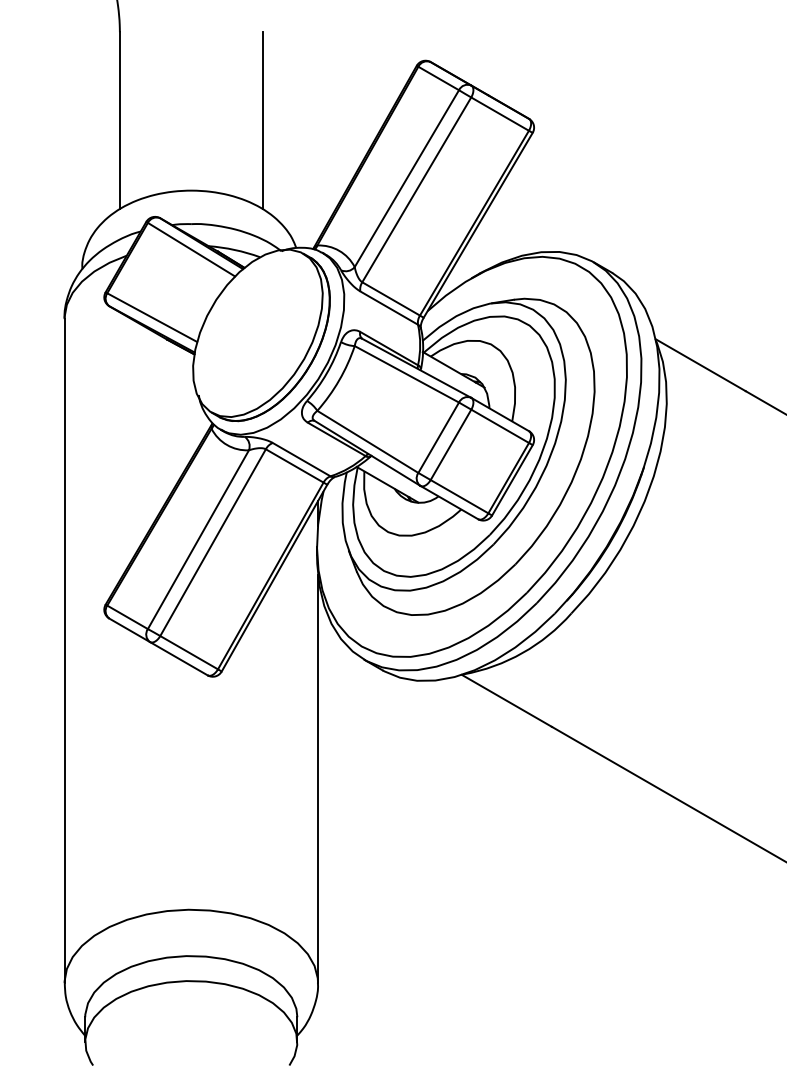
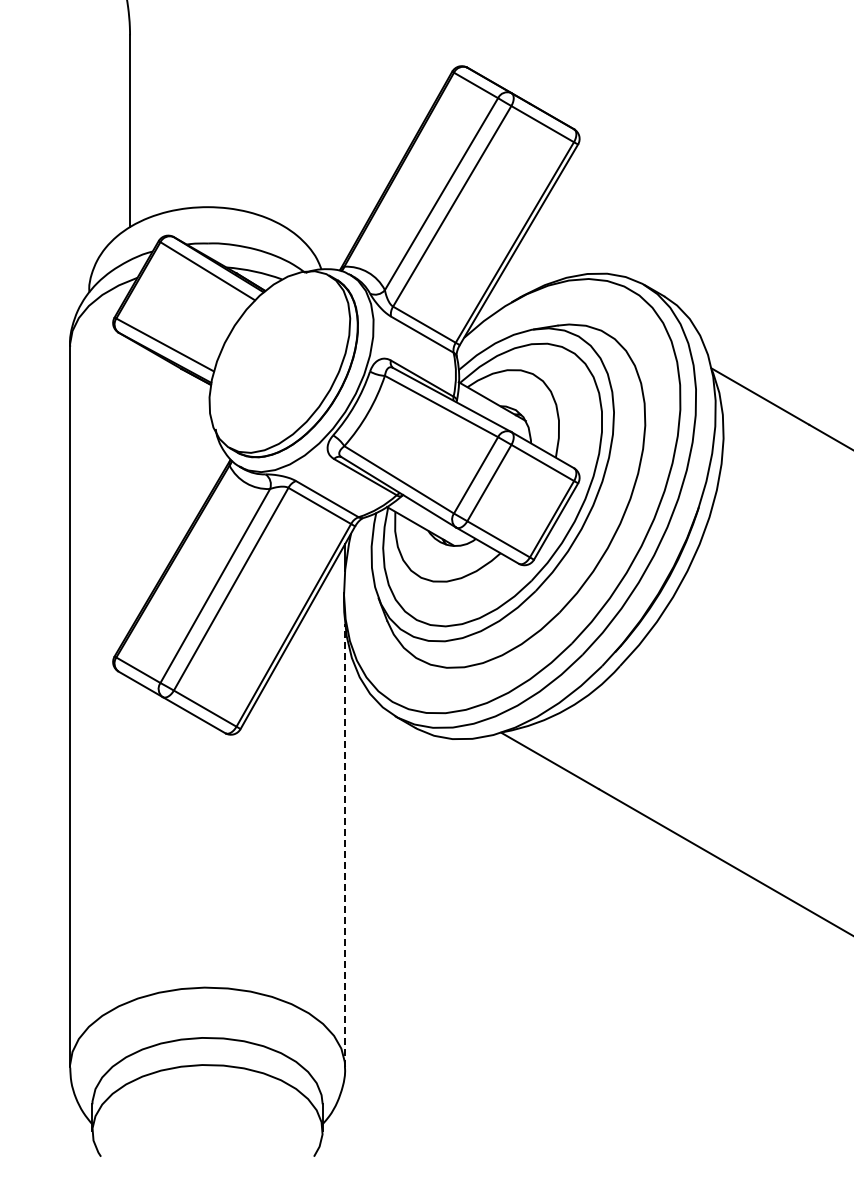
line: (263, 120) -> (285, 131), removed
line: (318, 778) -> (345, 845), solid -> dashed

